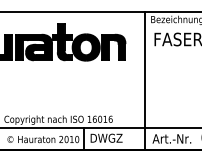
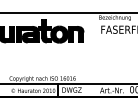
line: (145, 81) -> (95, 55), removed

